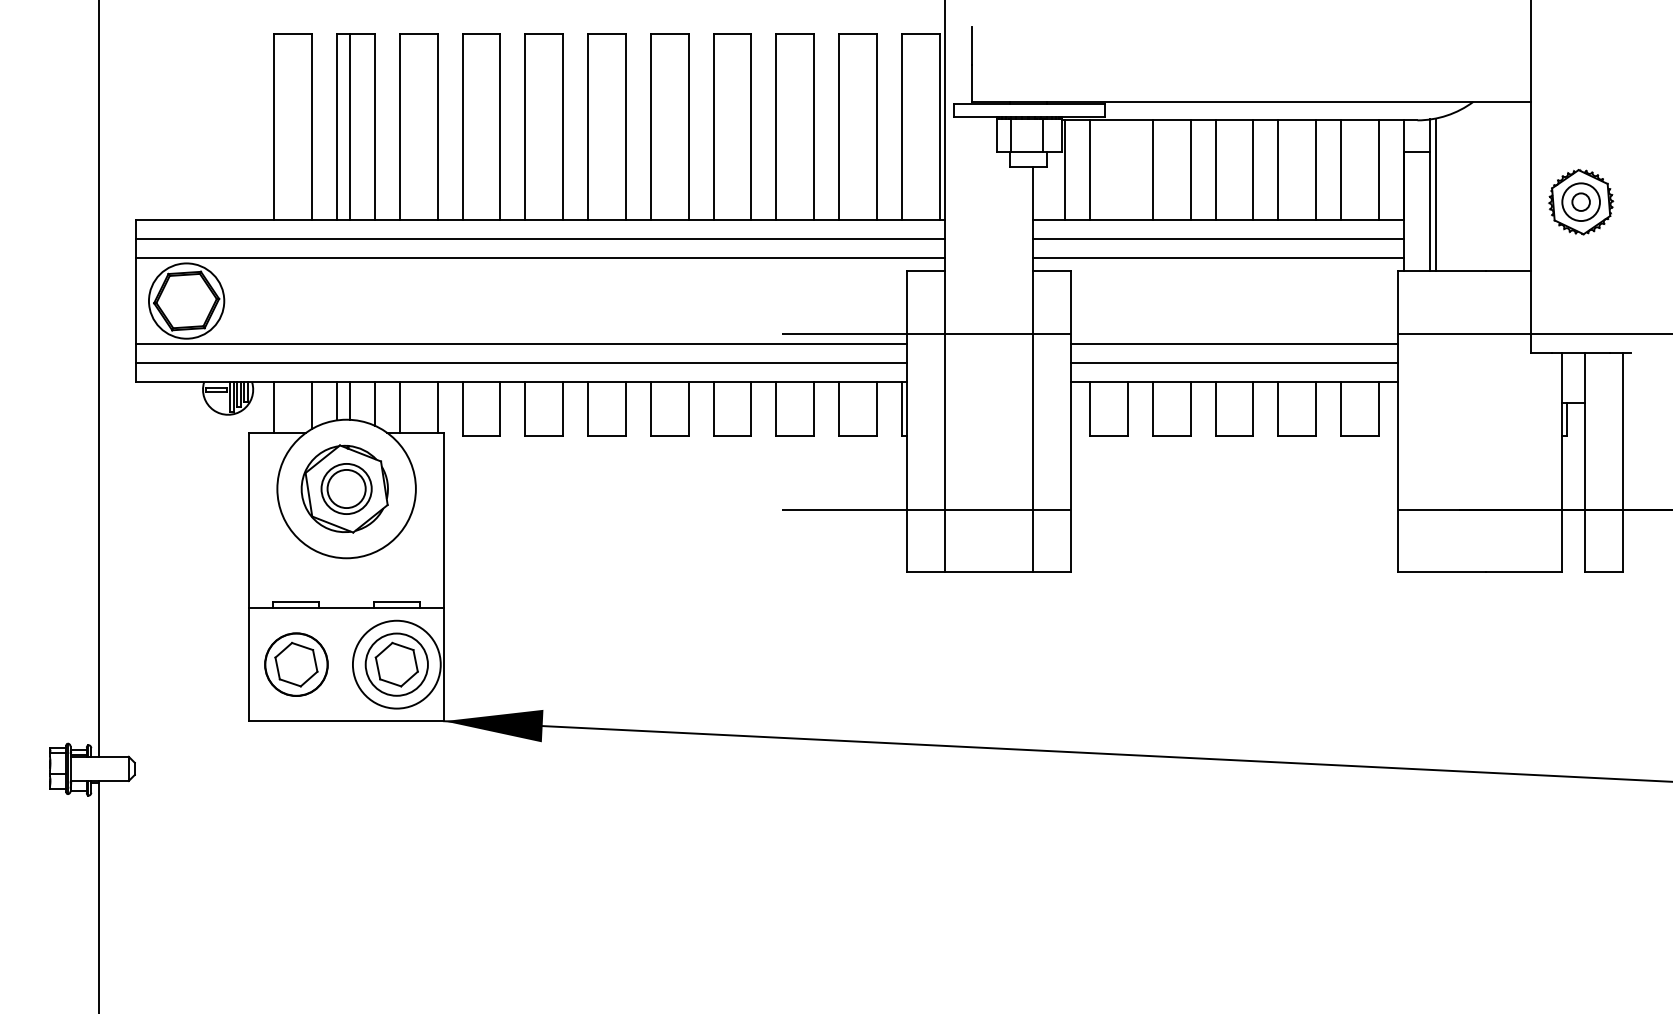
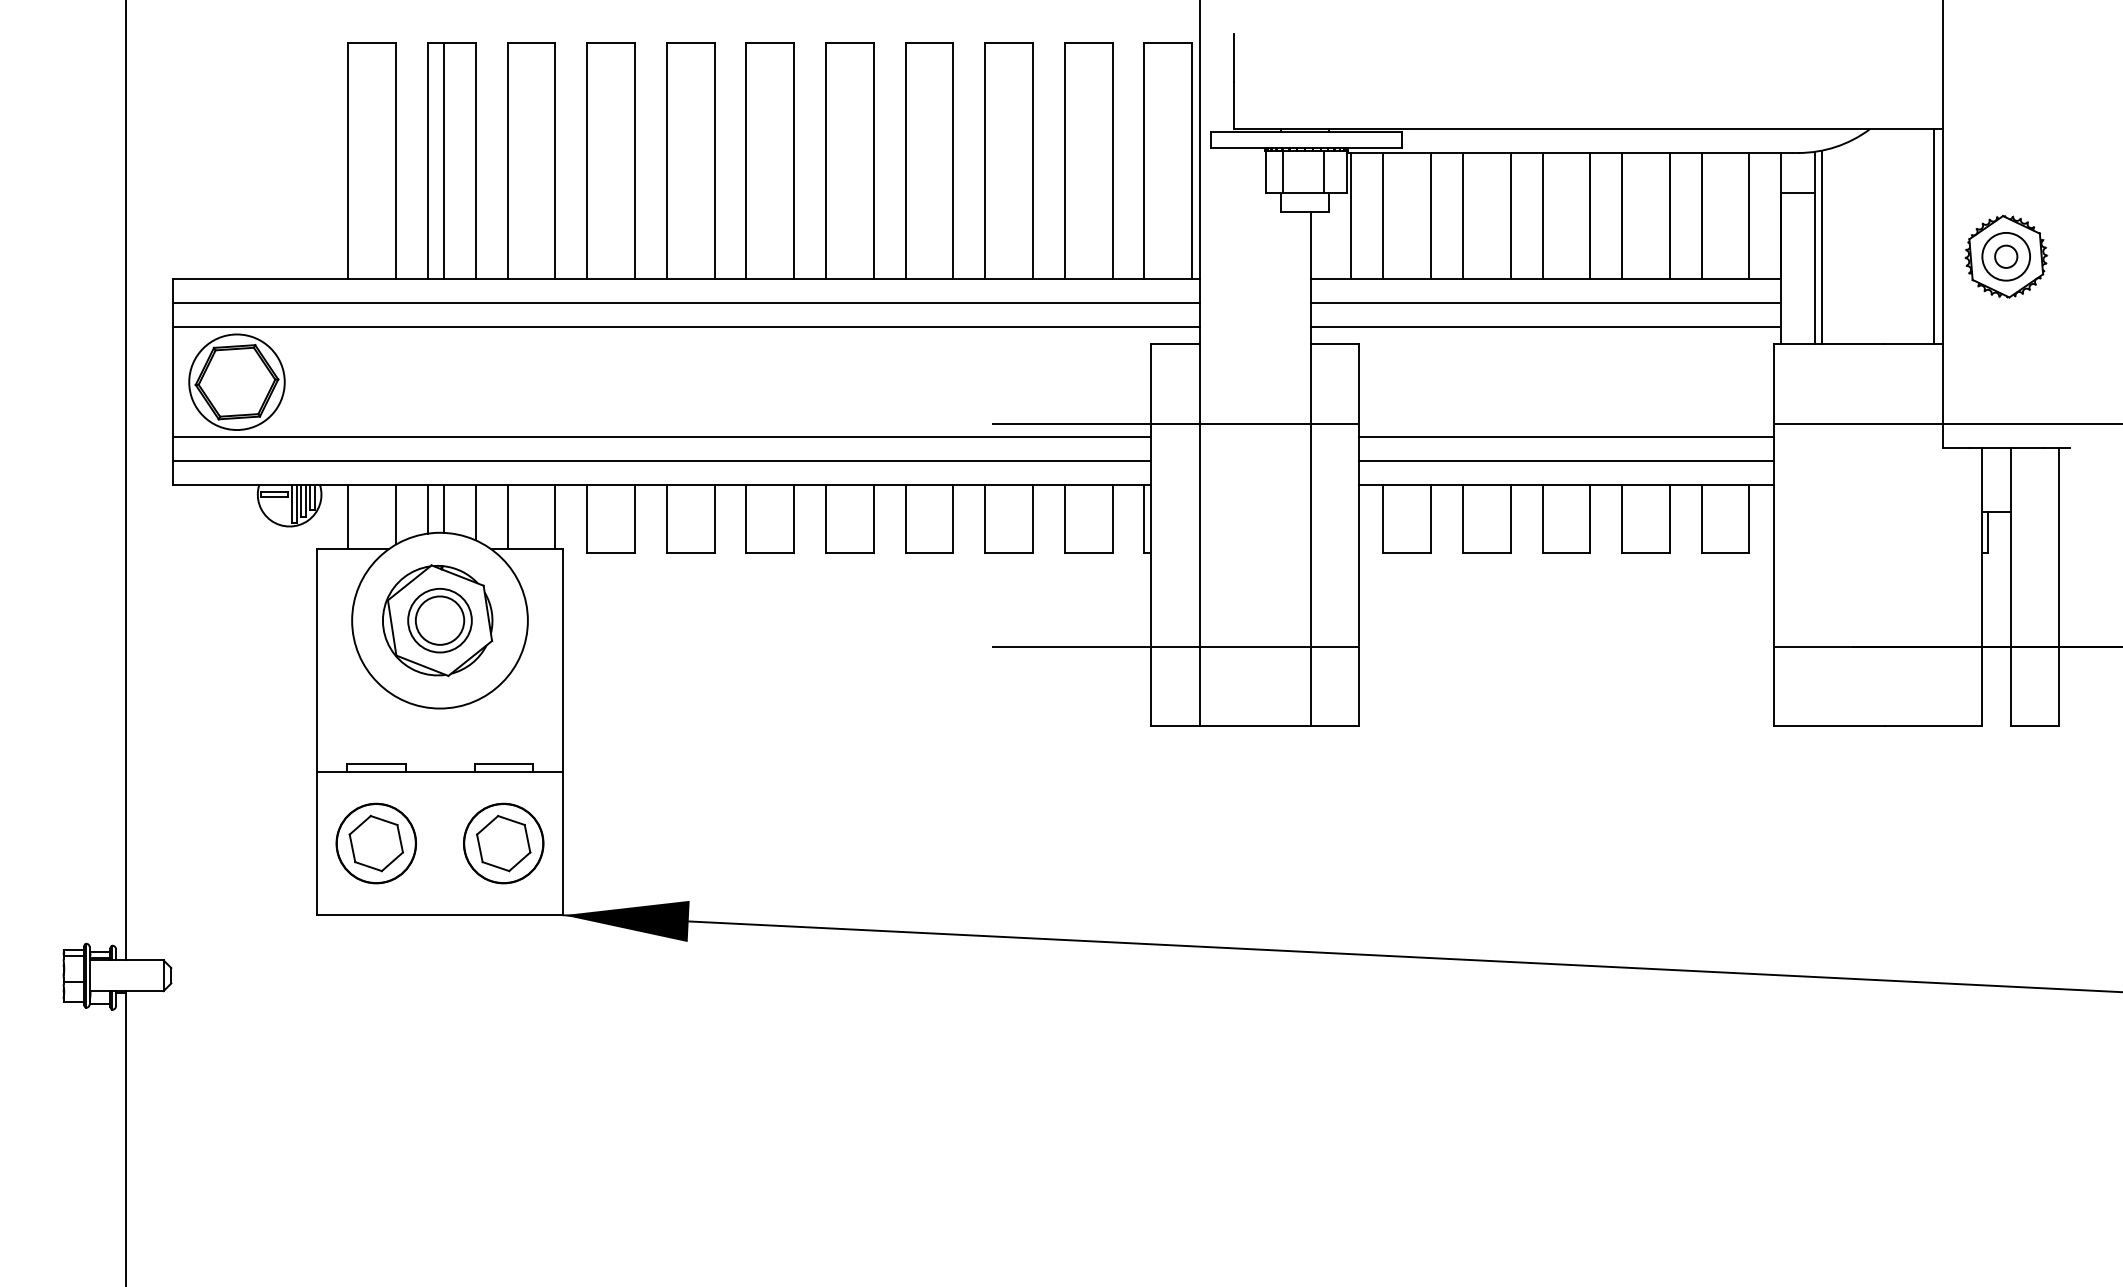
line: (1128, 169) -> (1431, 215), added
line: (1523, 186) -> (1933, 236), added
circle: (396, 664) -> (503, 843), size x0.71

